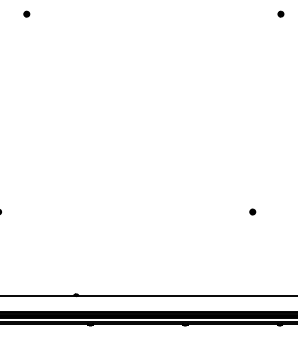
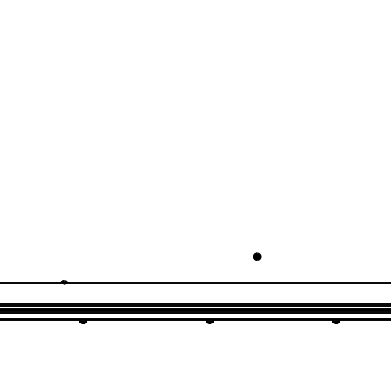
part: (252, 211) -> (256, 256), moved

